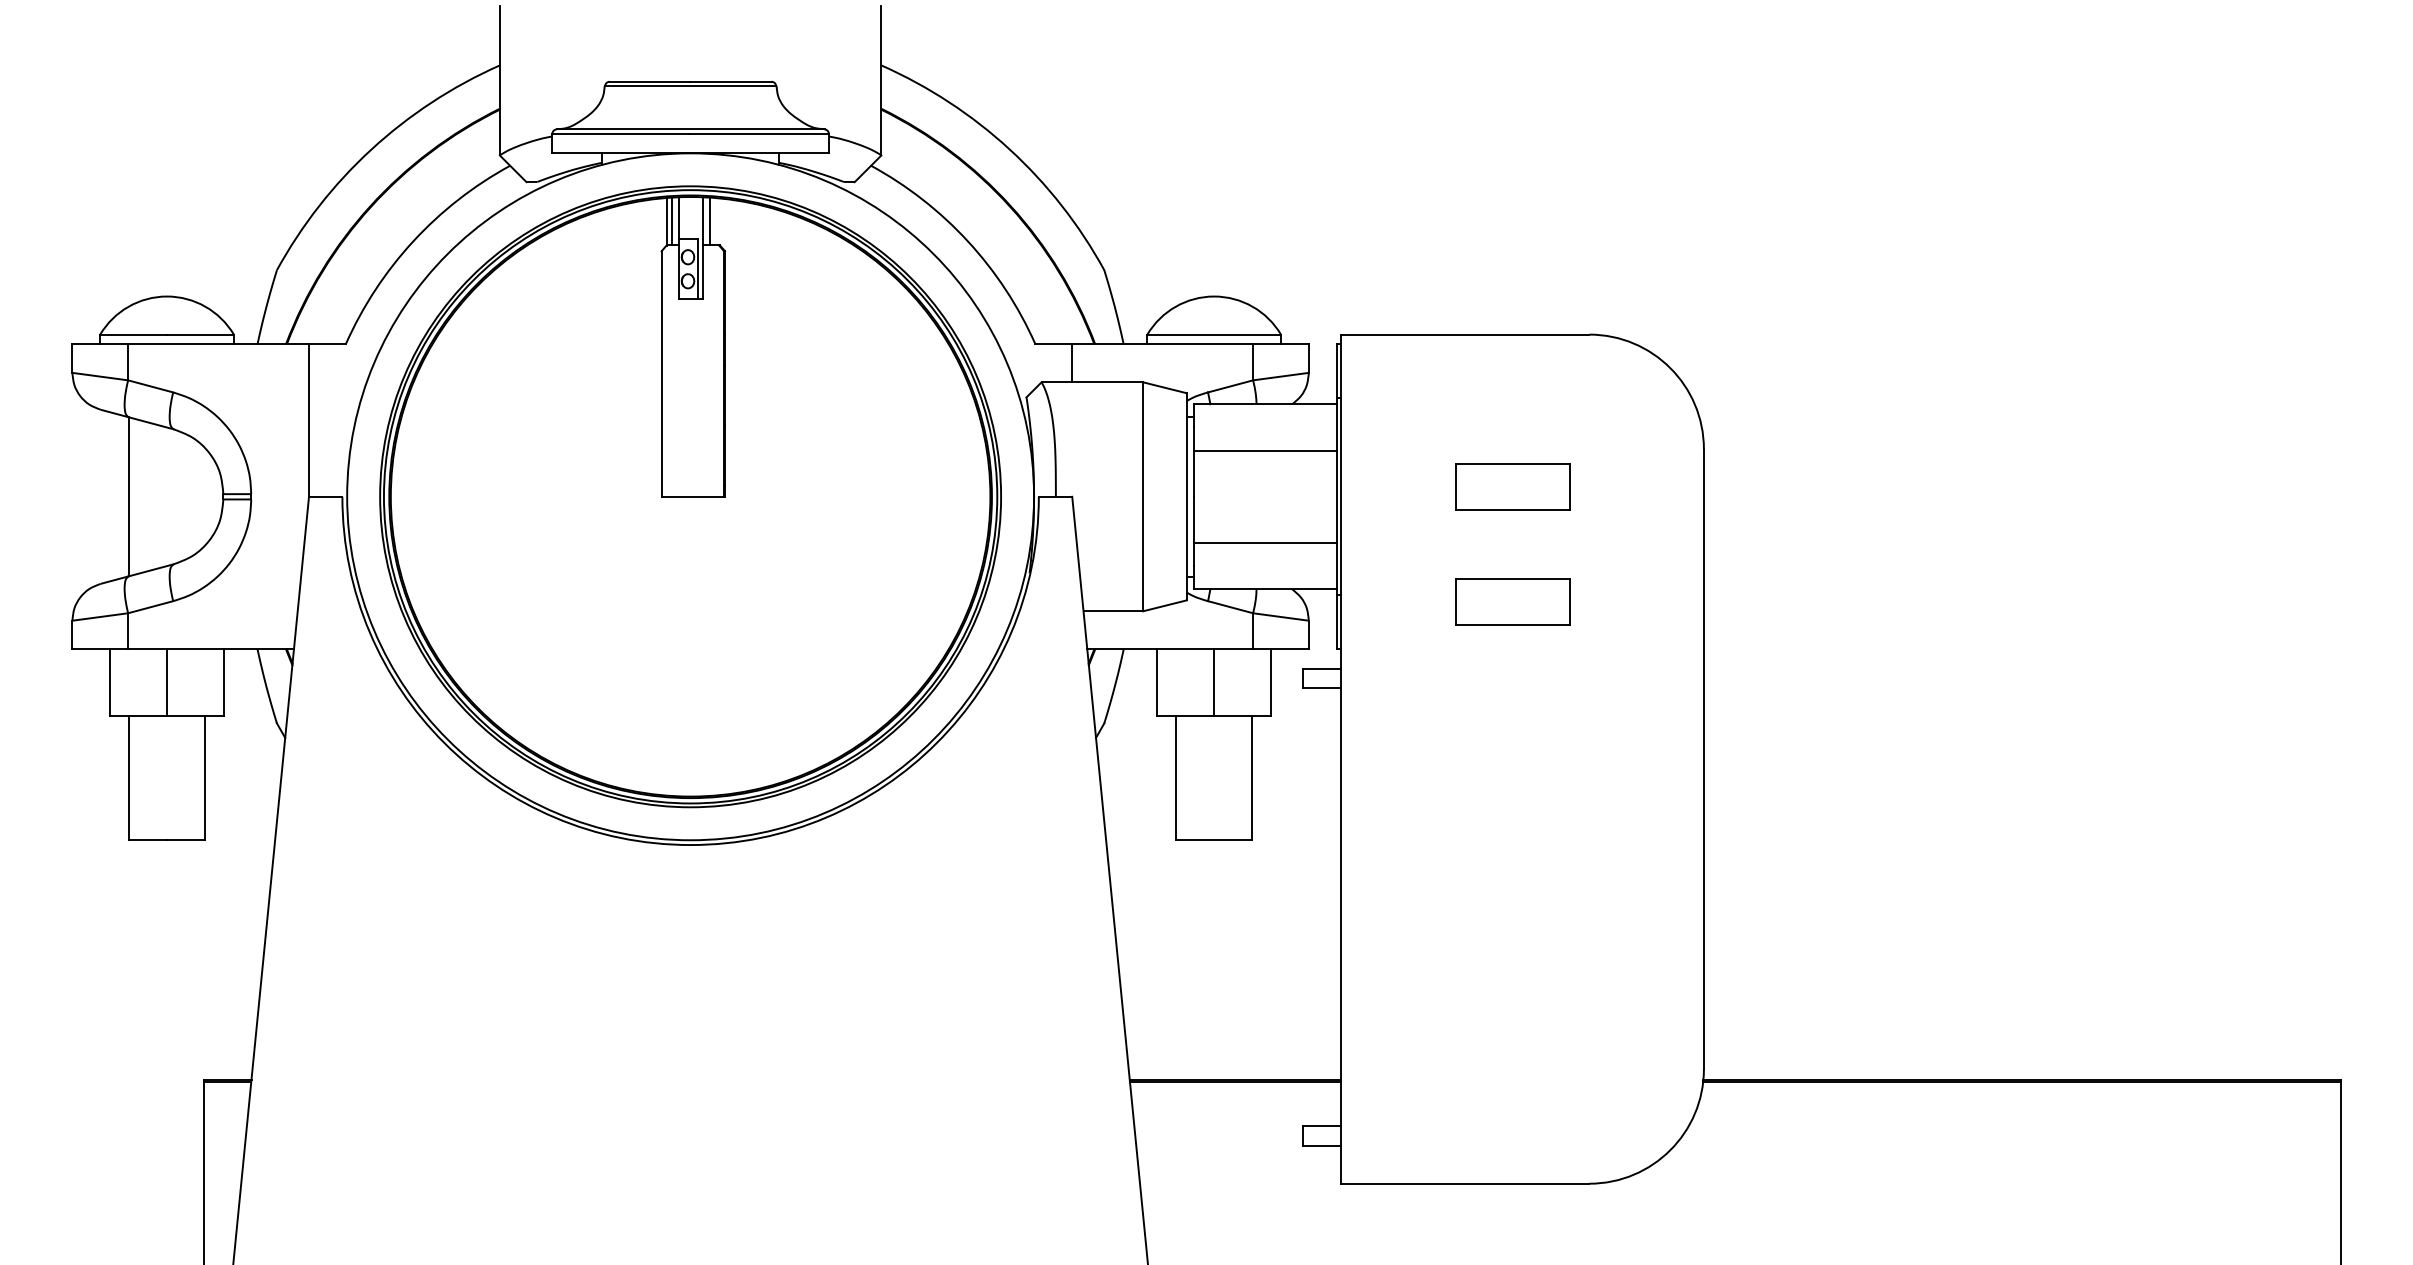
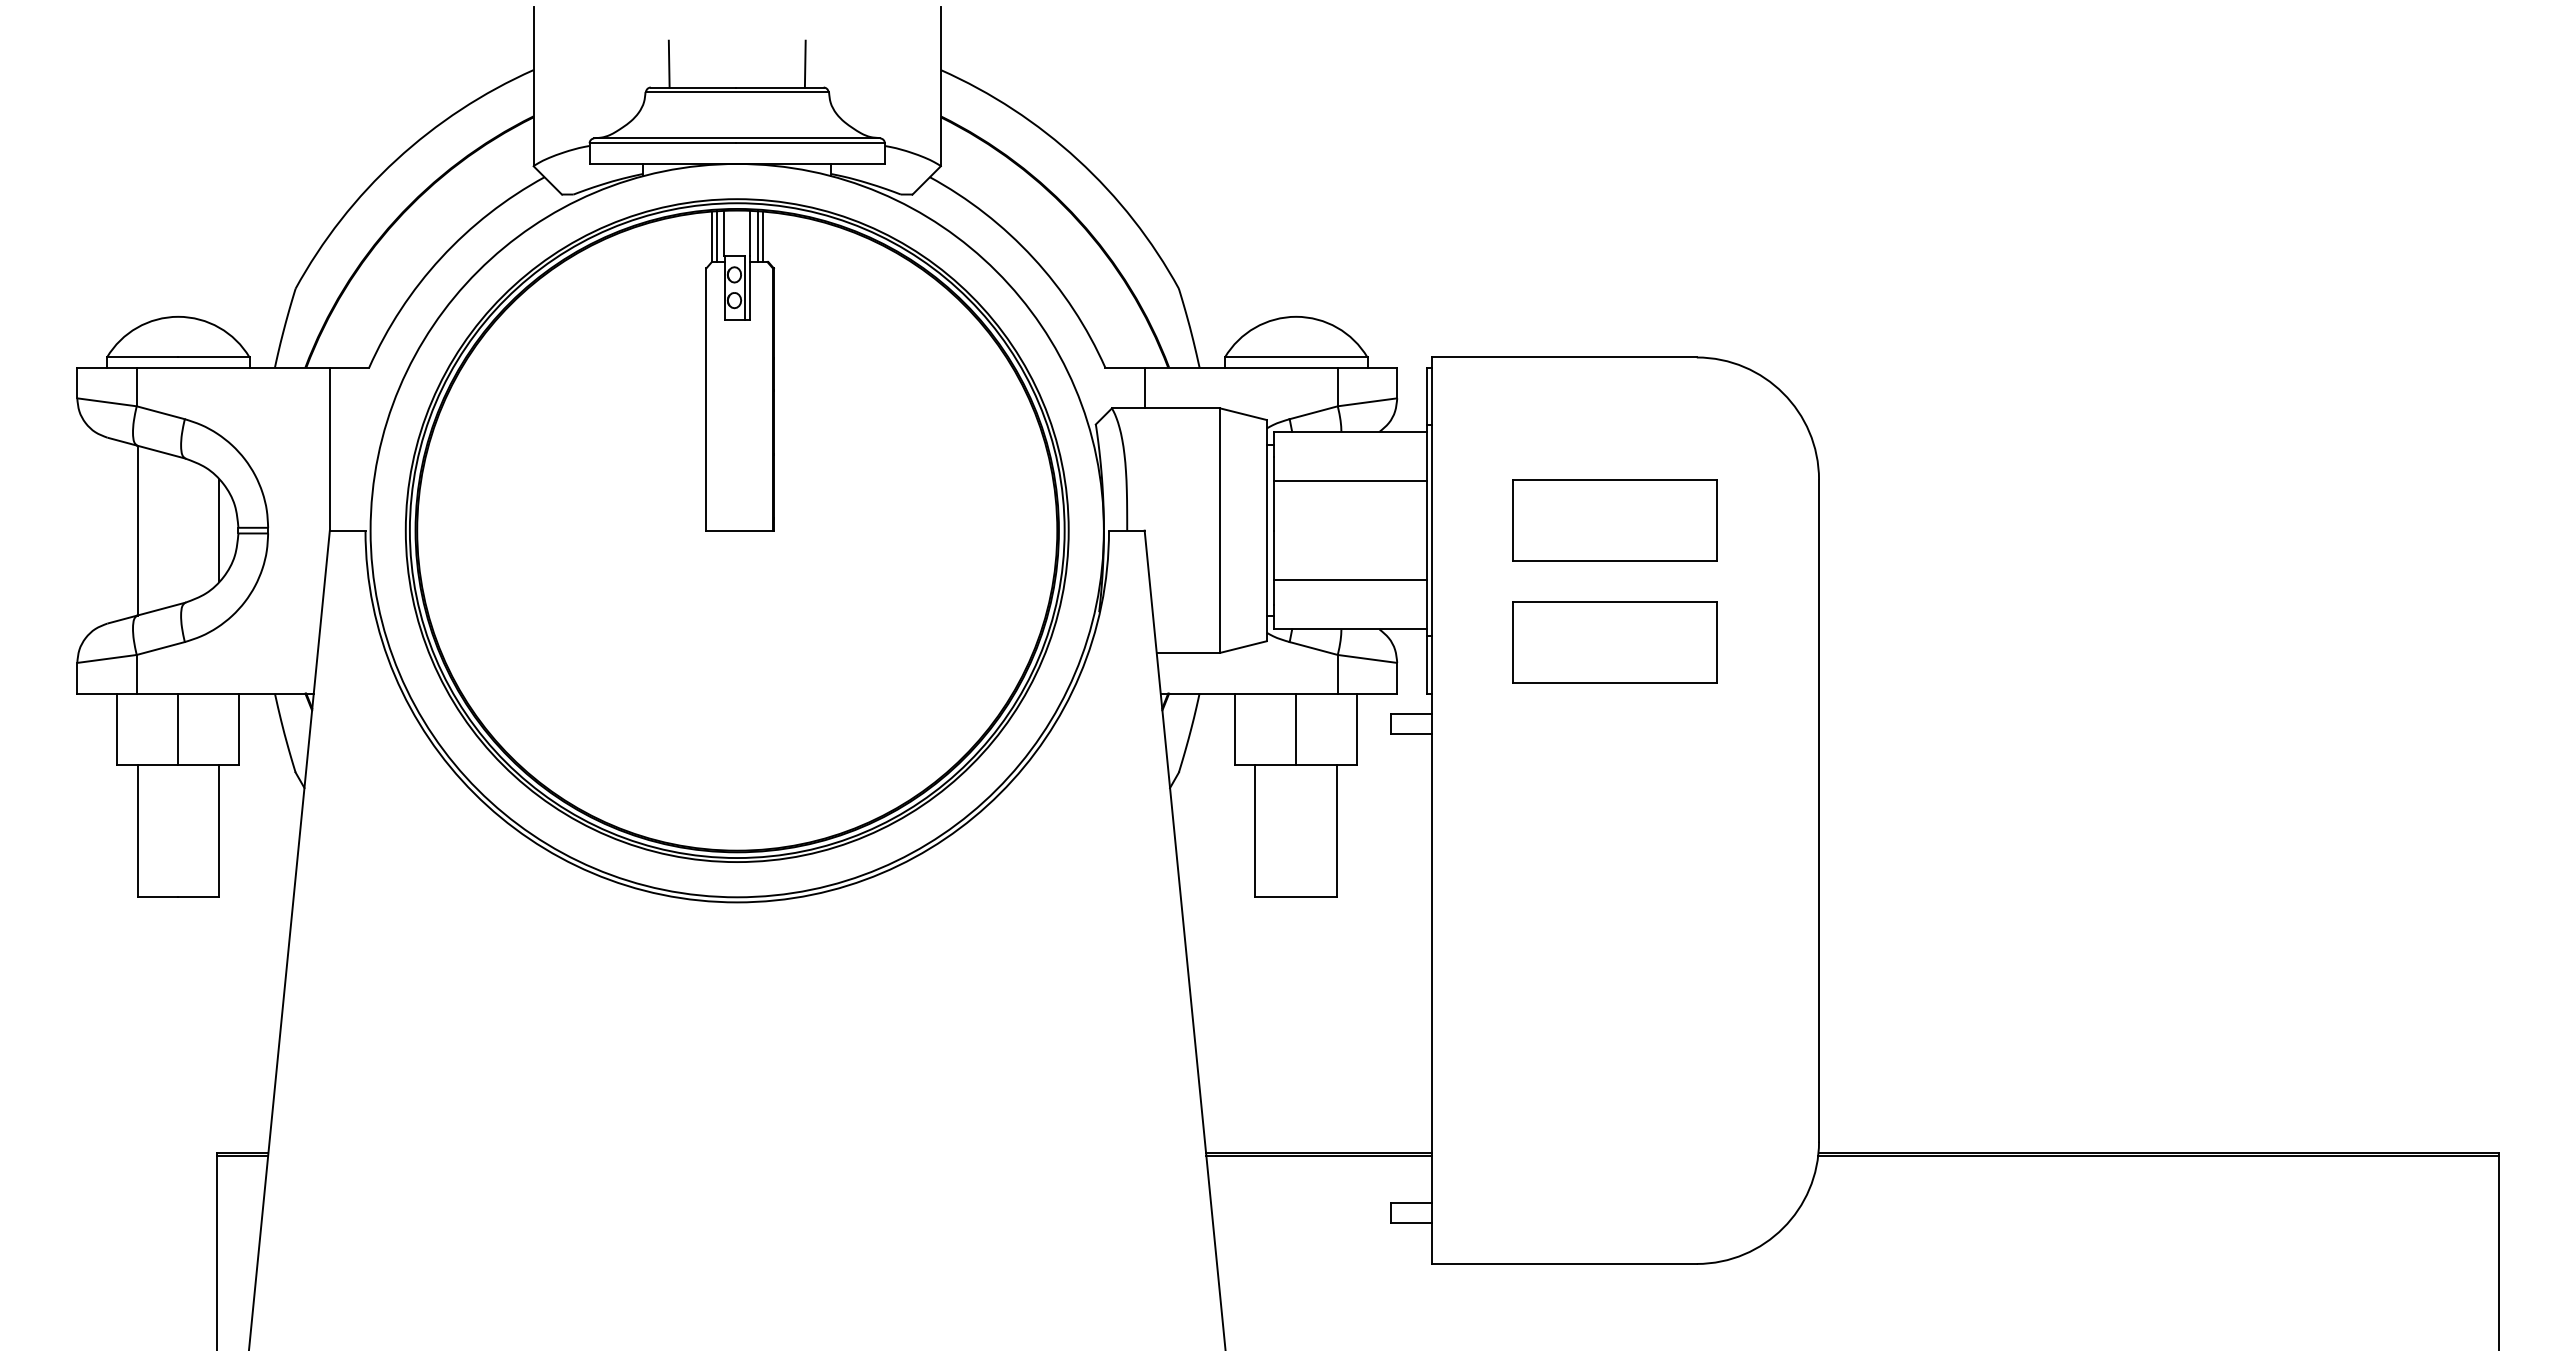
line: (626, 59) -> (668, 63), added
line: (753, 59) -> (804, 63), added
line: (714, 221) -> (762, 236), added
part: (1512, 487) -> (1614, 520), size x1.67
line: (205, 496) -> (219, 530), added
part: (1512, 601) -> (1614, 642), size x1.67

